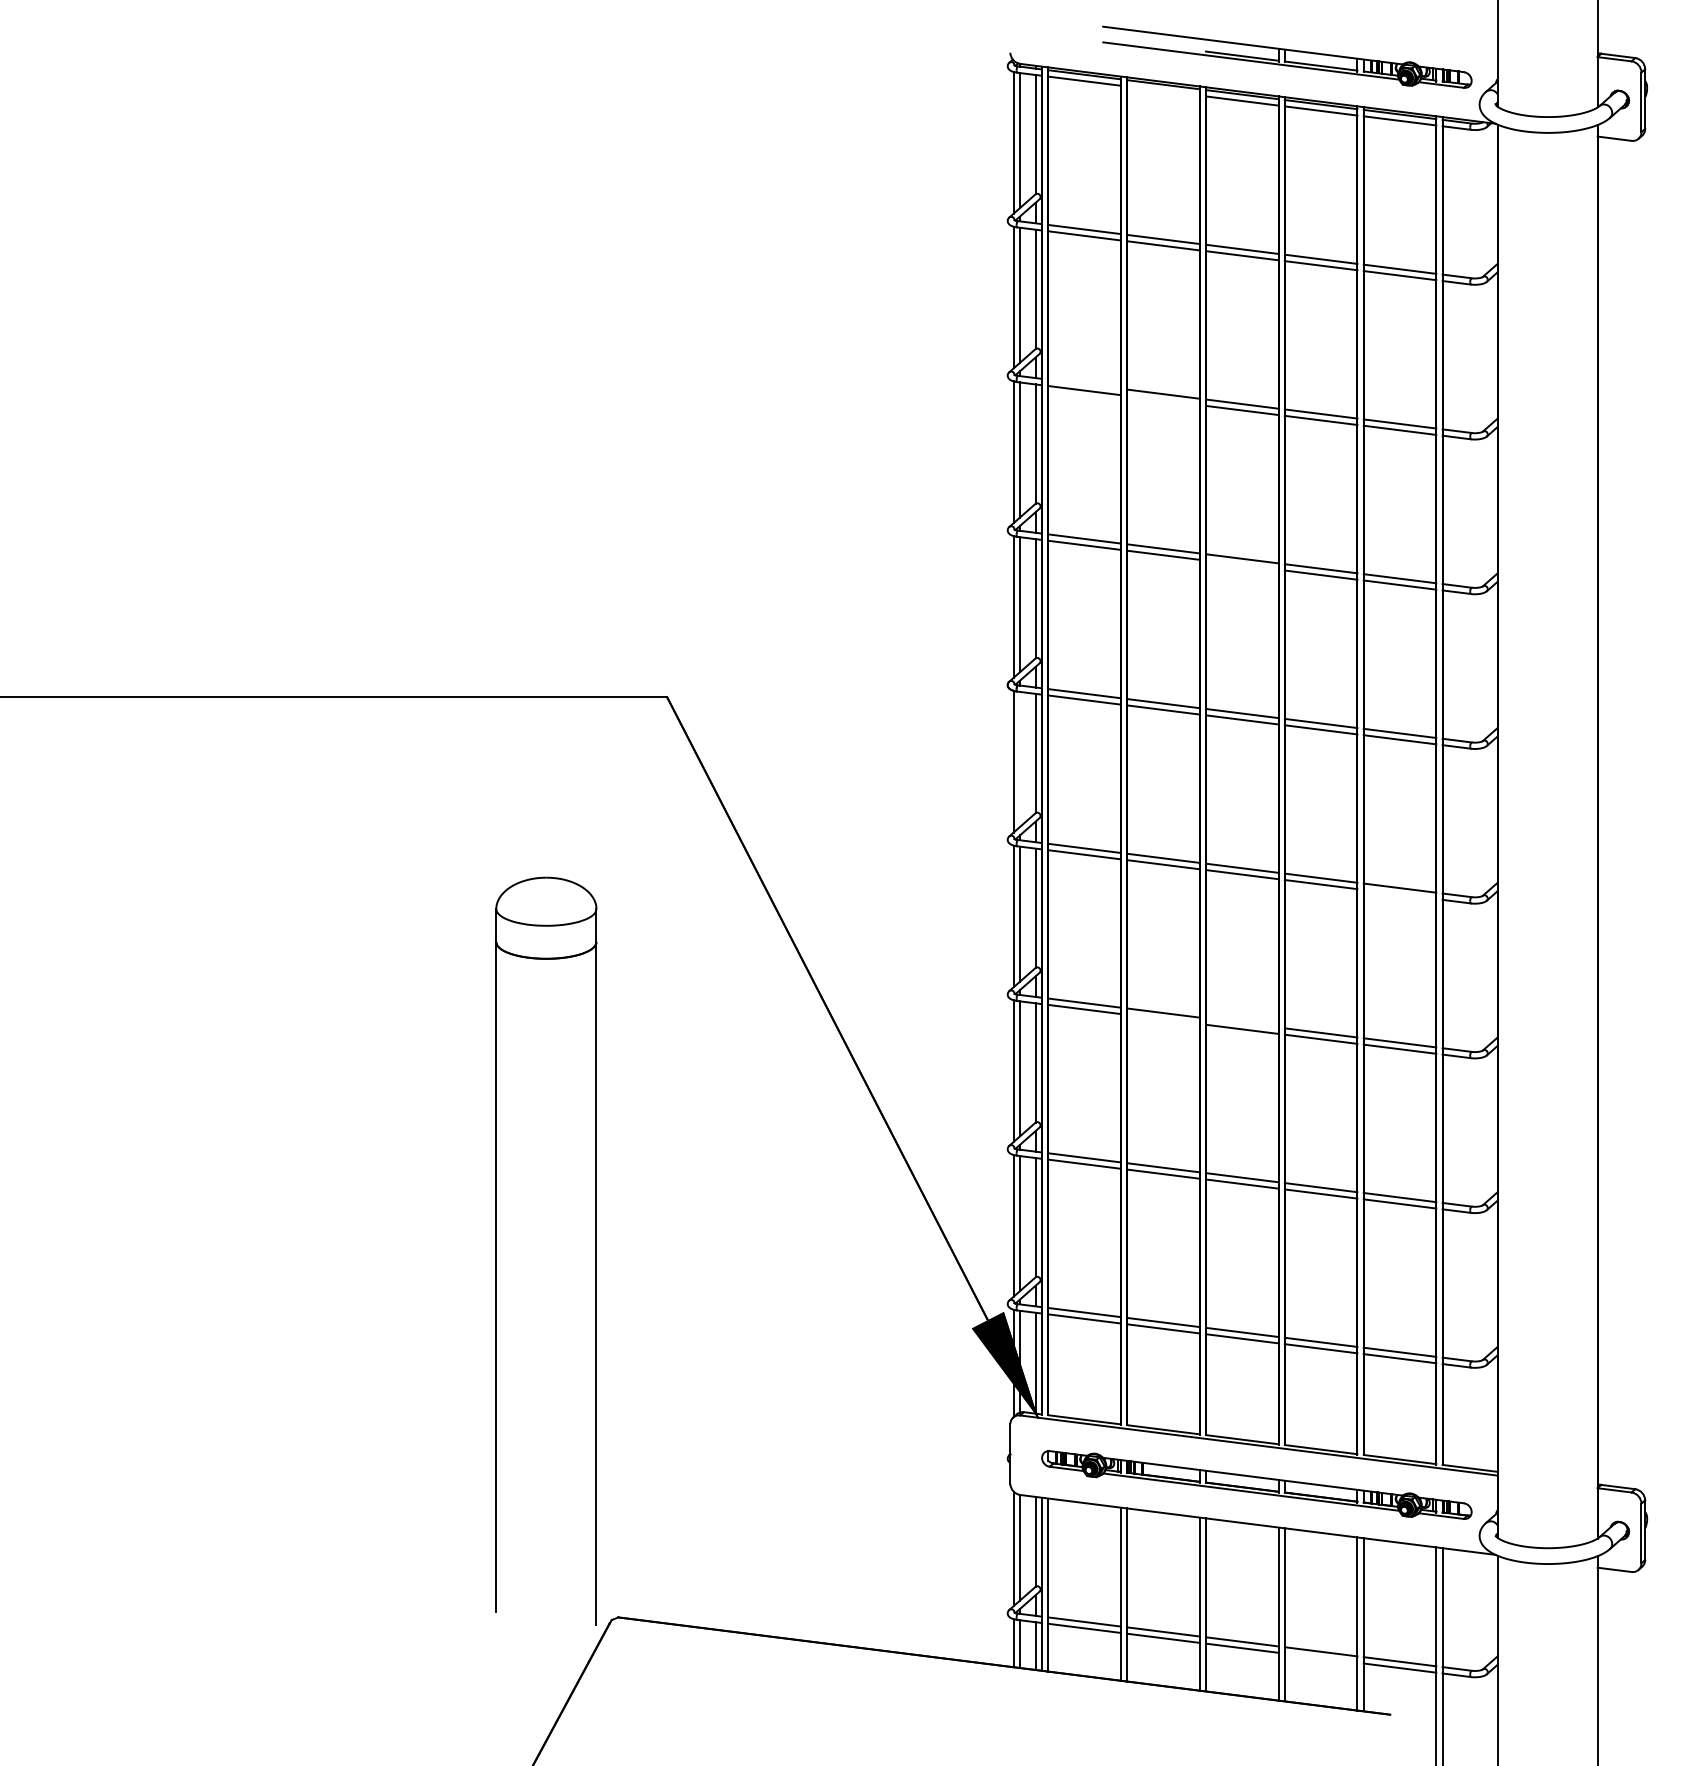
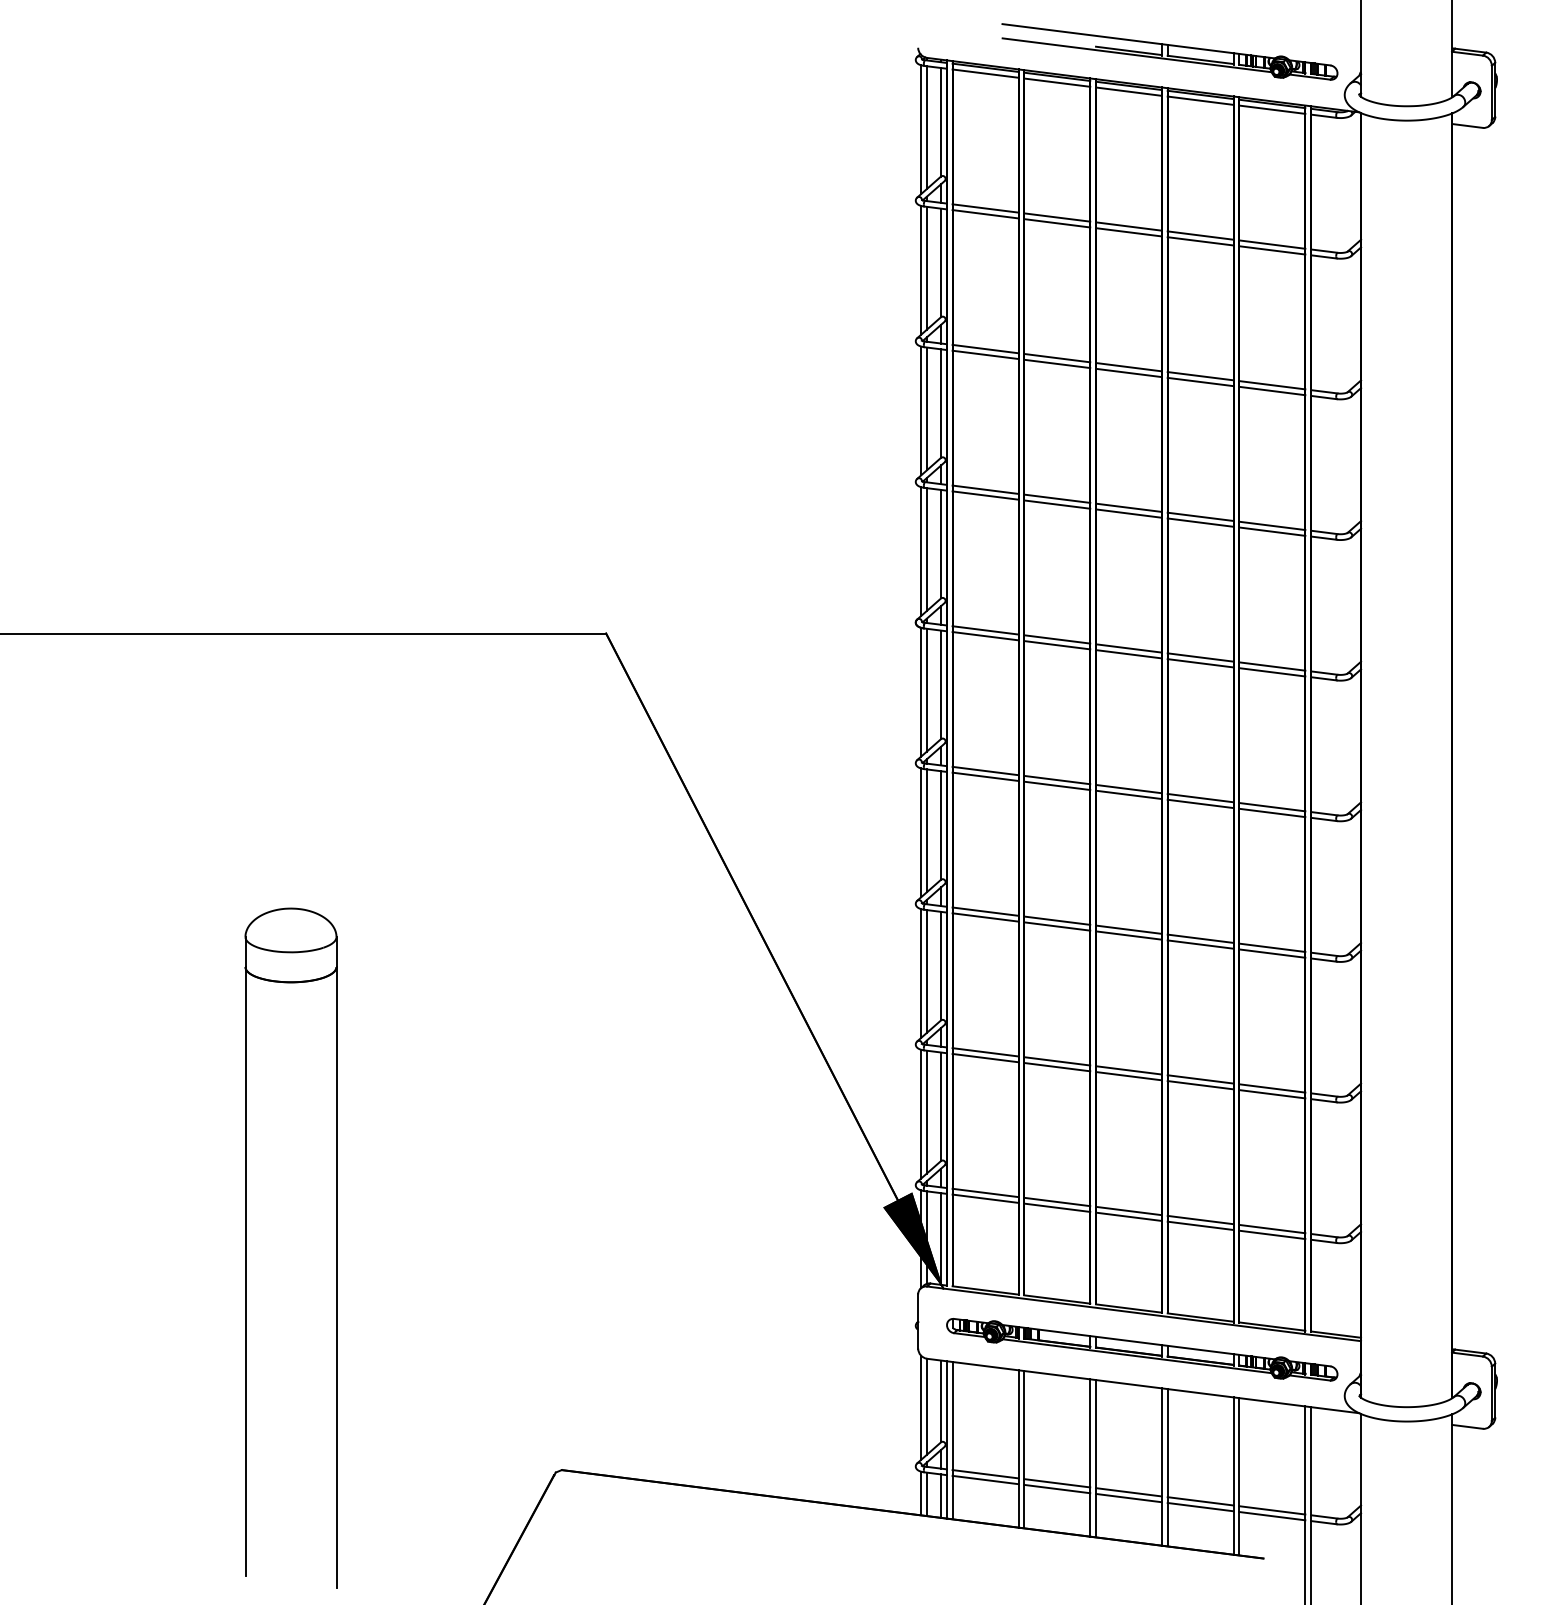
line: (1163, 90) -> (1057, 82), added
line: (1084, 383) -> (985, 348), added
line: (1163, 400) -> (1057, 363), added
line: (1241, 564) -> (1128, 512), added
line: (1019, 758) -> (926, 689), added
line: (1399, 894) -> (1271, 812), added
line: (1163, 1018) -> (1057, 925), added
line: (1241, 1022) -> (1128, 929), added
part: (595, 1250) -> (335, 1247), moved
line: (1320, 1657) -> (1200, 1506), added

